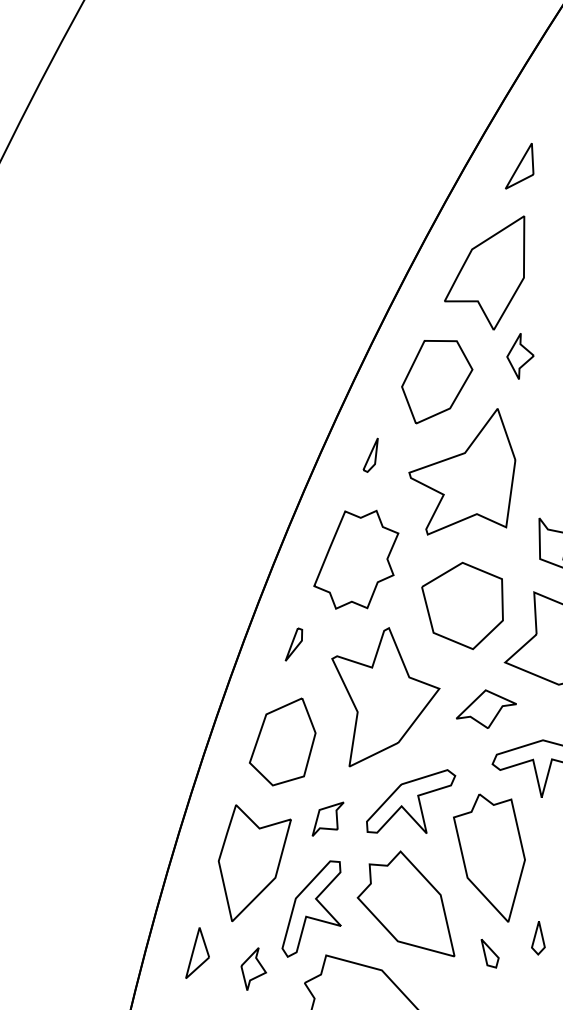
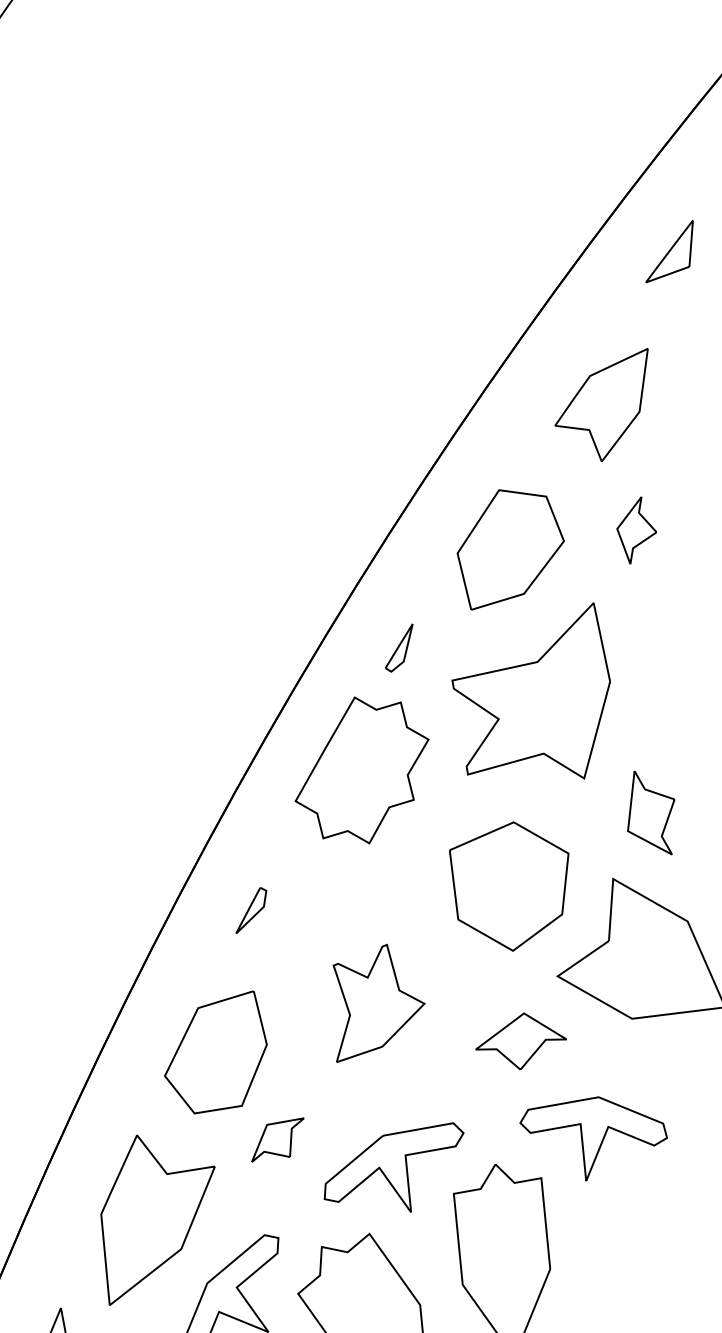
part: (484, 272) -> (599, 401), size x0.7
part: (356, 559) -> (362, 770), moved
part: (385, 697) -> (375, 1005), size x0.6
part: (327, 818) -> (277, 1138), moved

